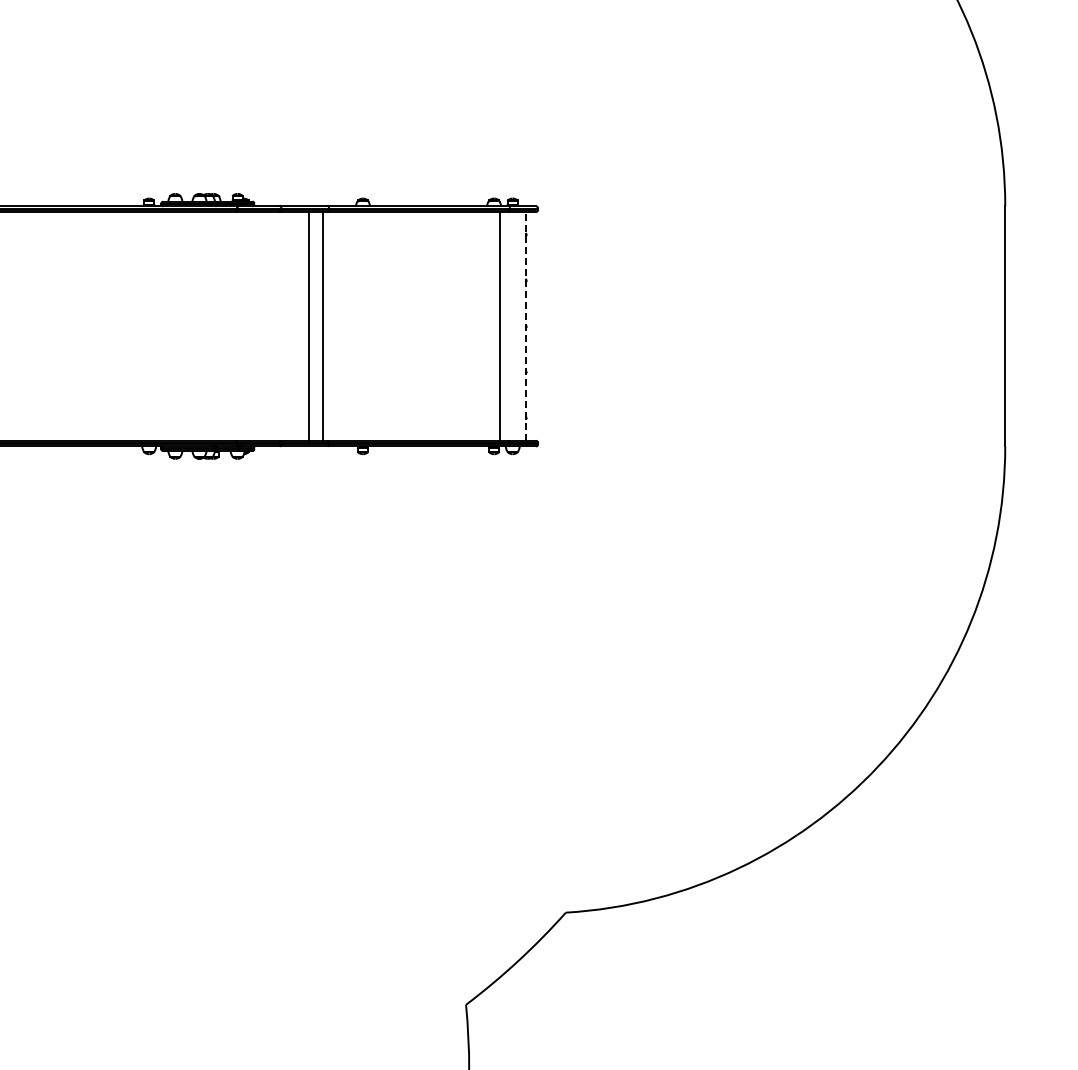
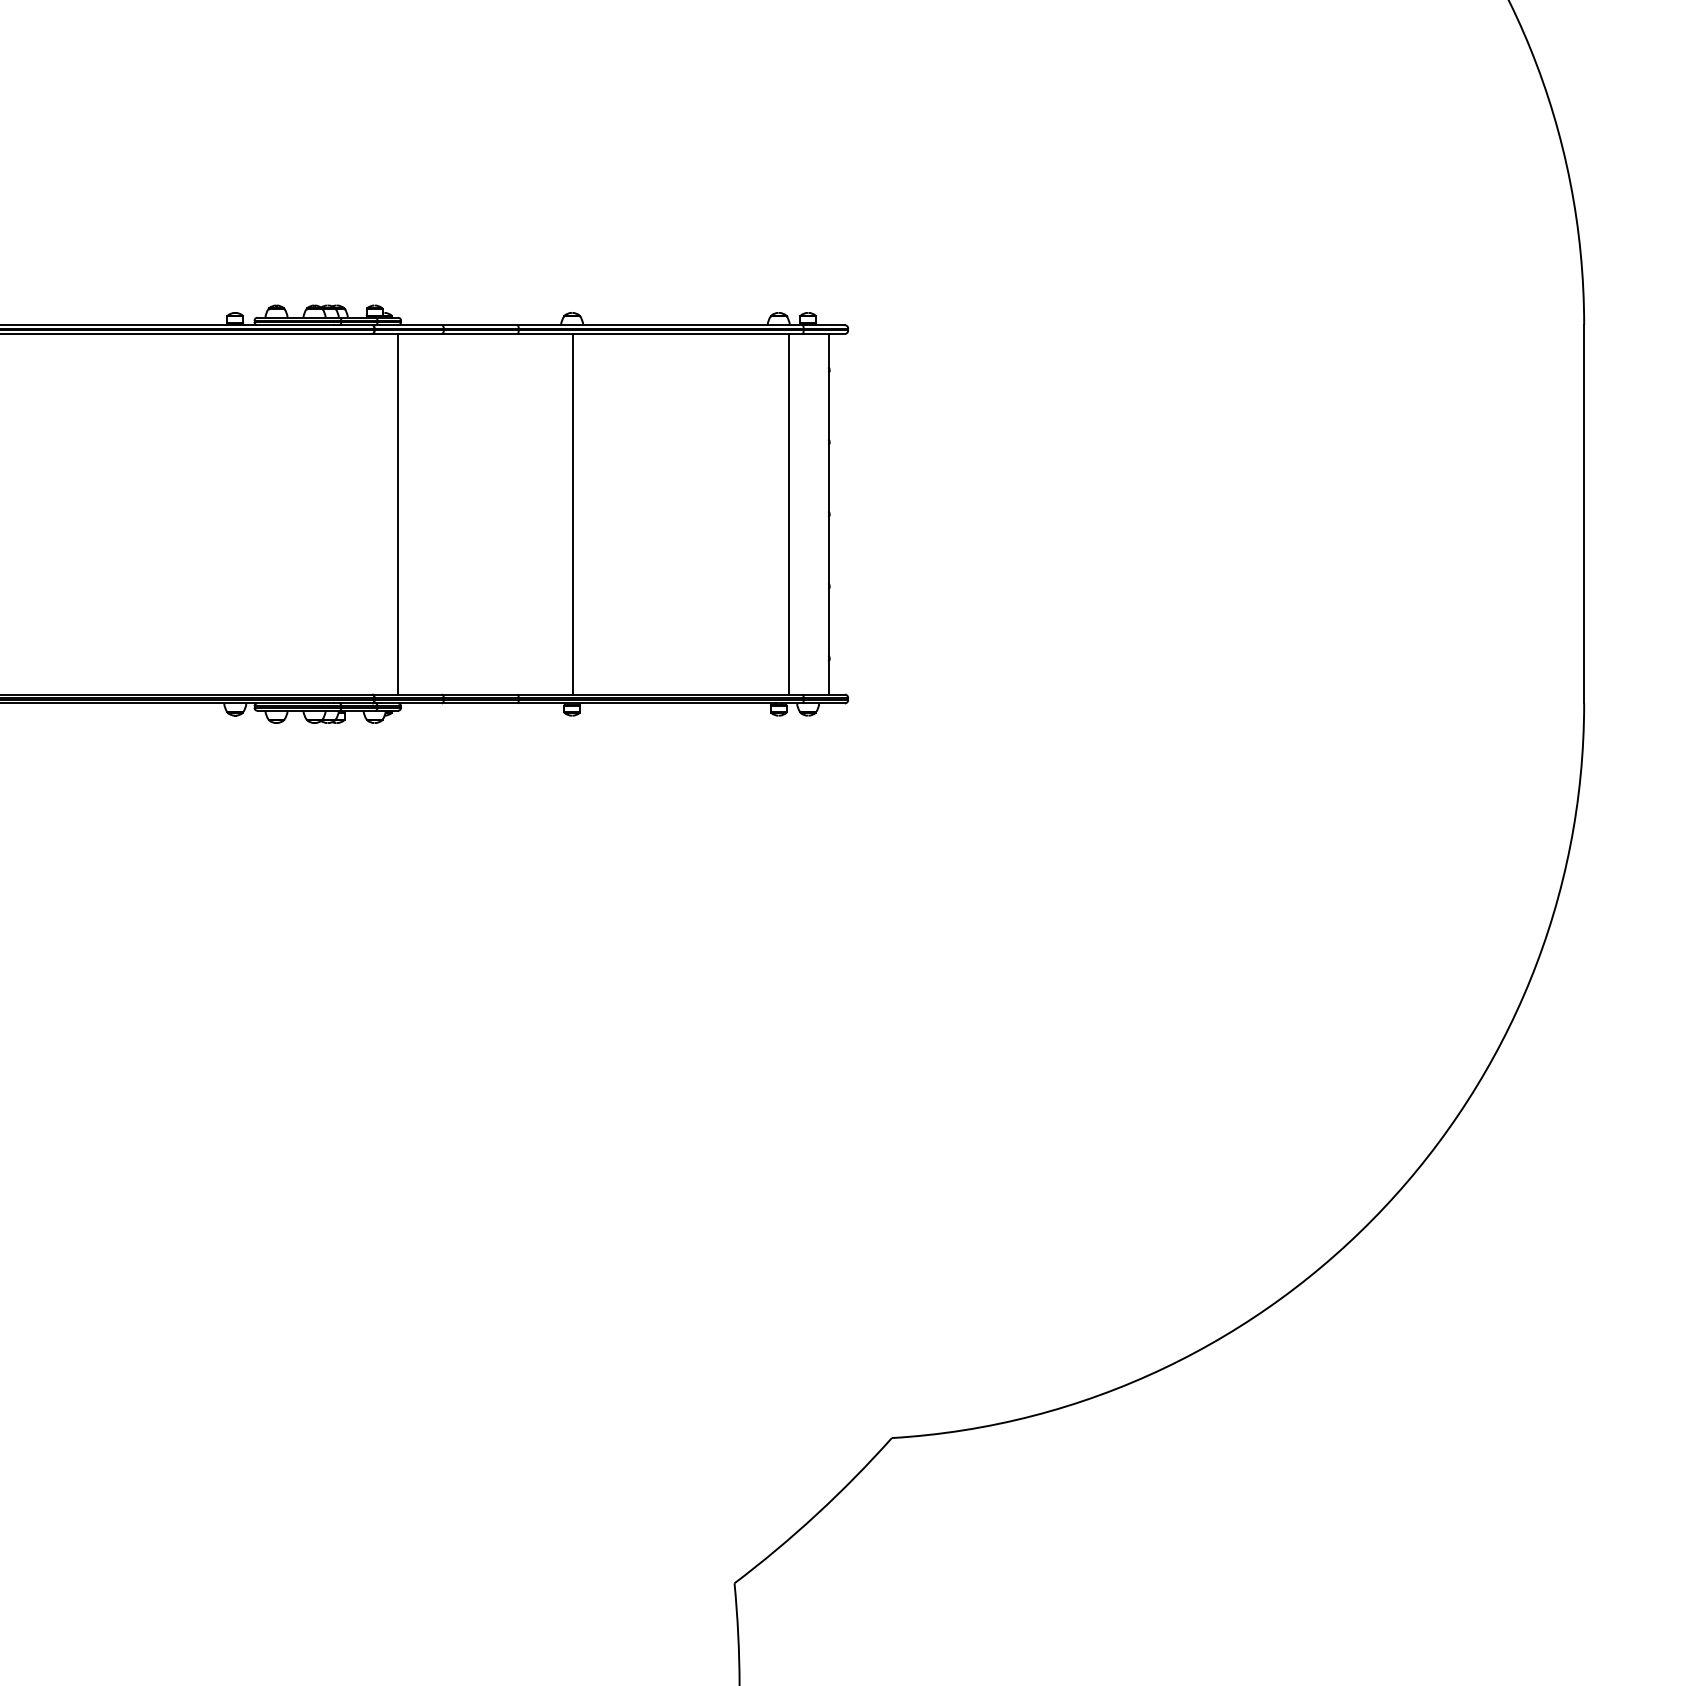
line: (308, 325) -> (398, 512), moved
line: (323, 325) -> (572, 512), moved
line: (525, 325) -> (828, 512), dashed -> solid

